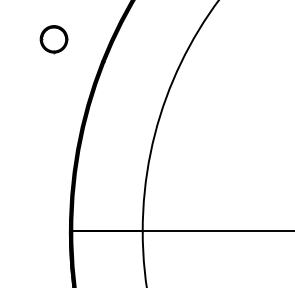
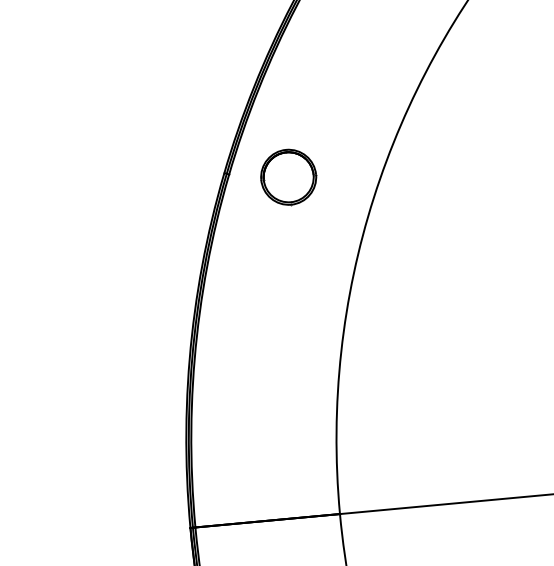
part: (53, 39) -> (287, 177), moved

